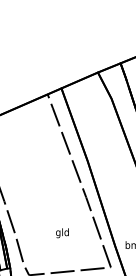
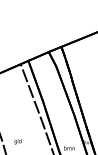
text: (61, 232) -> (17, 141), moved

